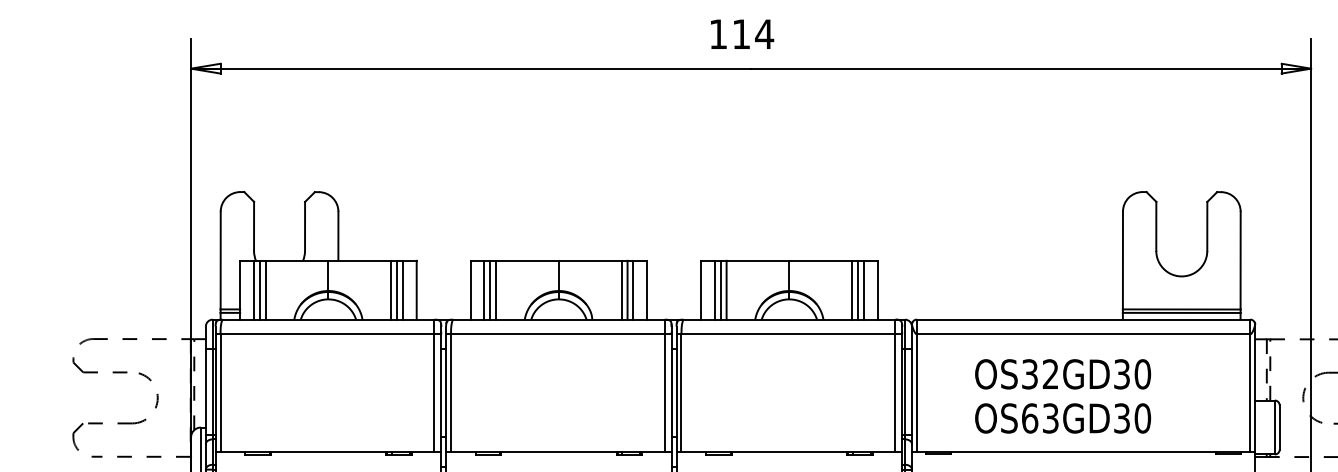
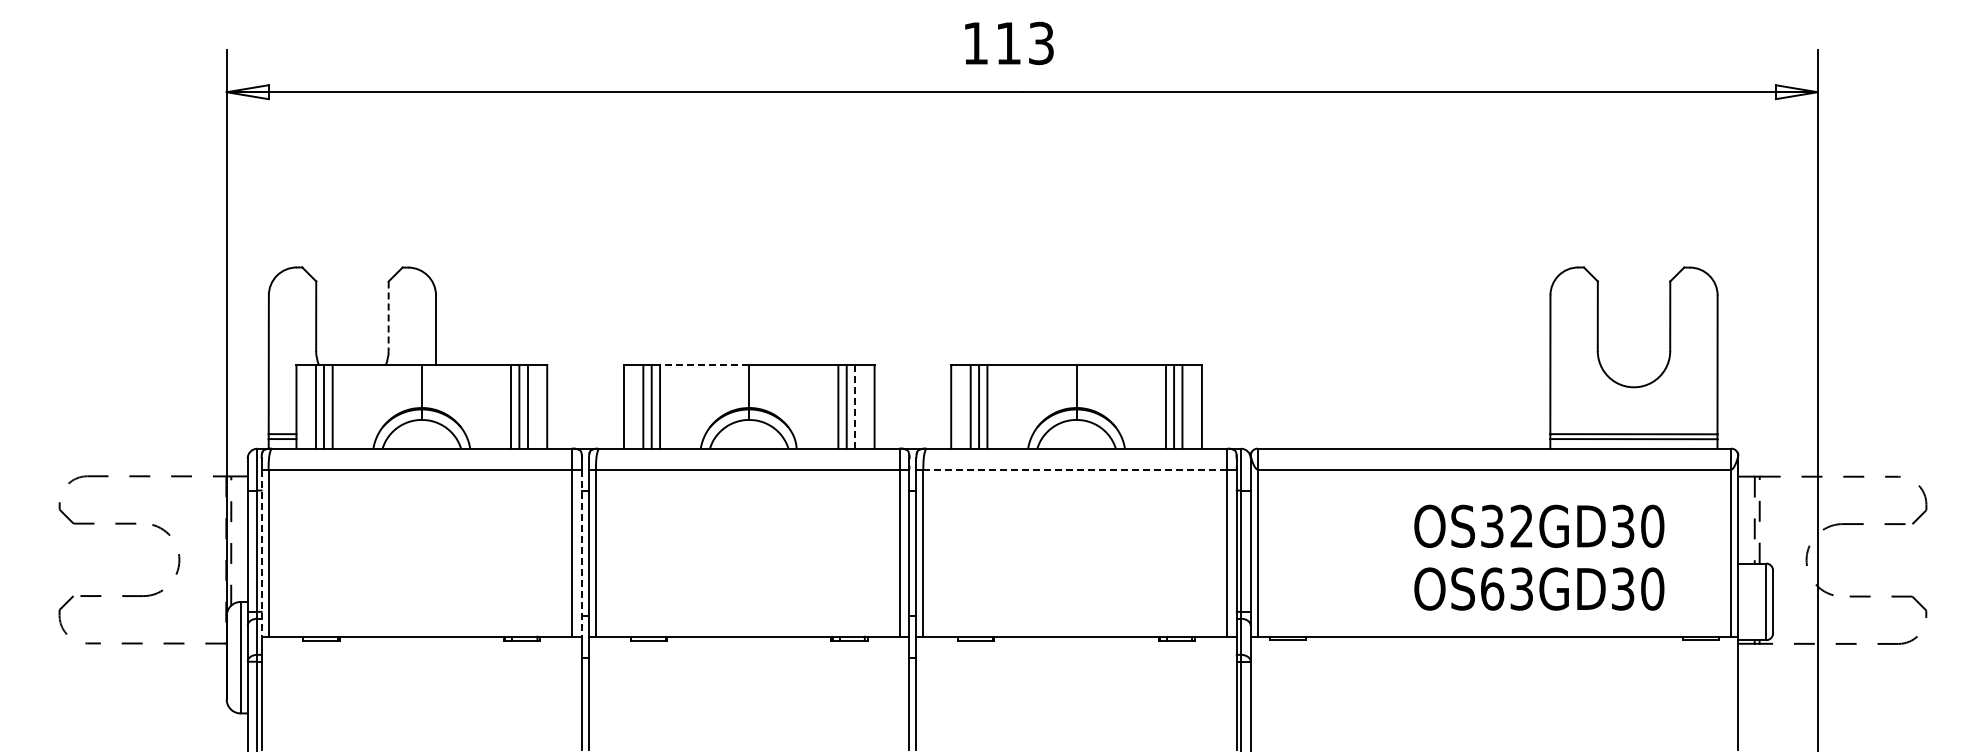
text: (763, 34) -> (1040, 43), 114 -> 113
line: (304, 226) -> (388, 316), solid -> dashed
line: (527, 261) -> (704, 365), solid -> dashed
line: (633, 289) -> (855, 406), solid -> dashed
line: (788, 334) -> (1075, 469), solid -> dashed
line: (215, 393) -> (261, 553), solid -> dashed
line: (441, 393) -> (582, 553), solid -> dashed
text: (1063, 396) -> (1539, 557), moved

